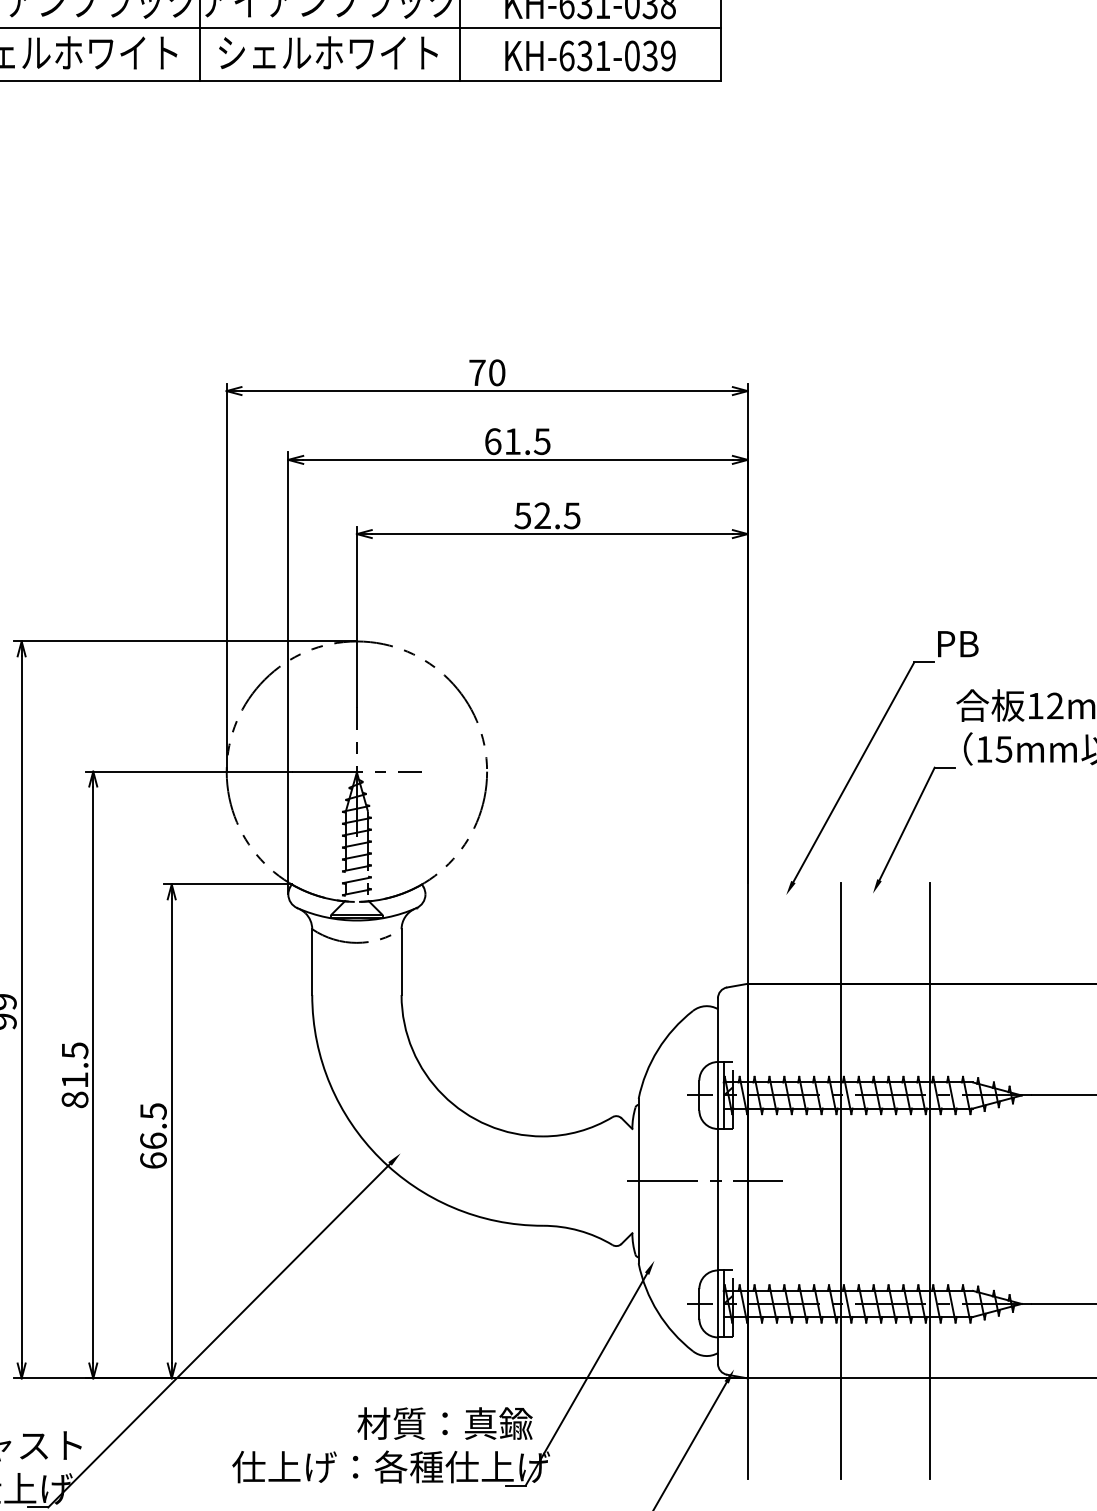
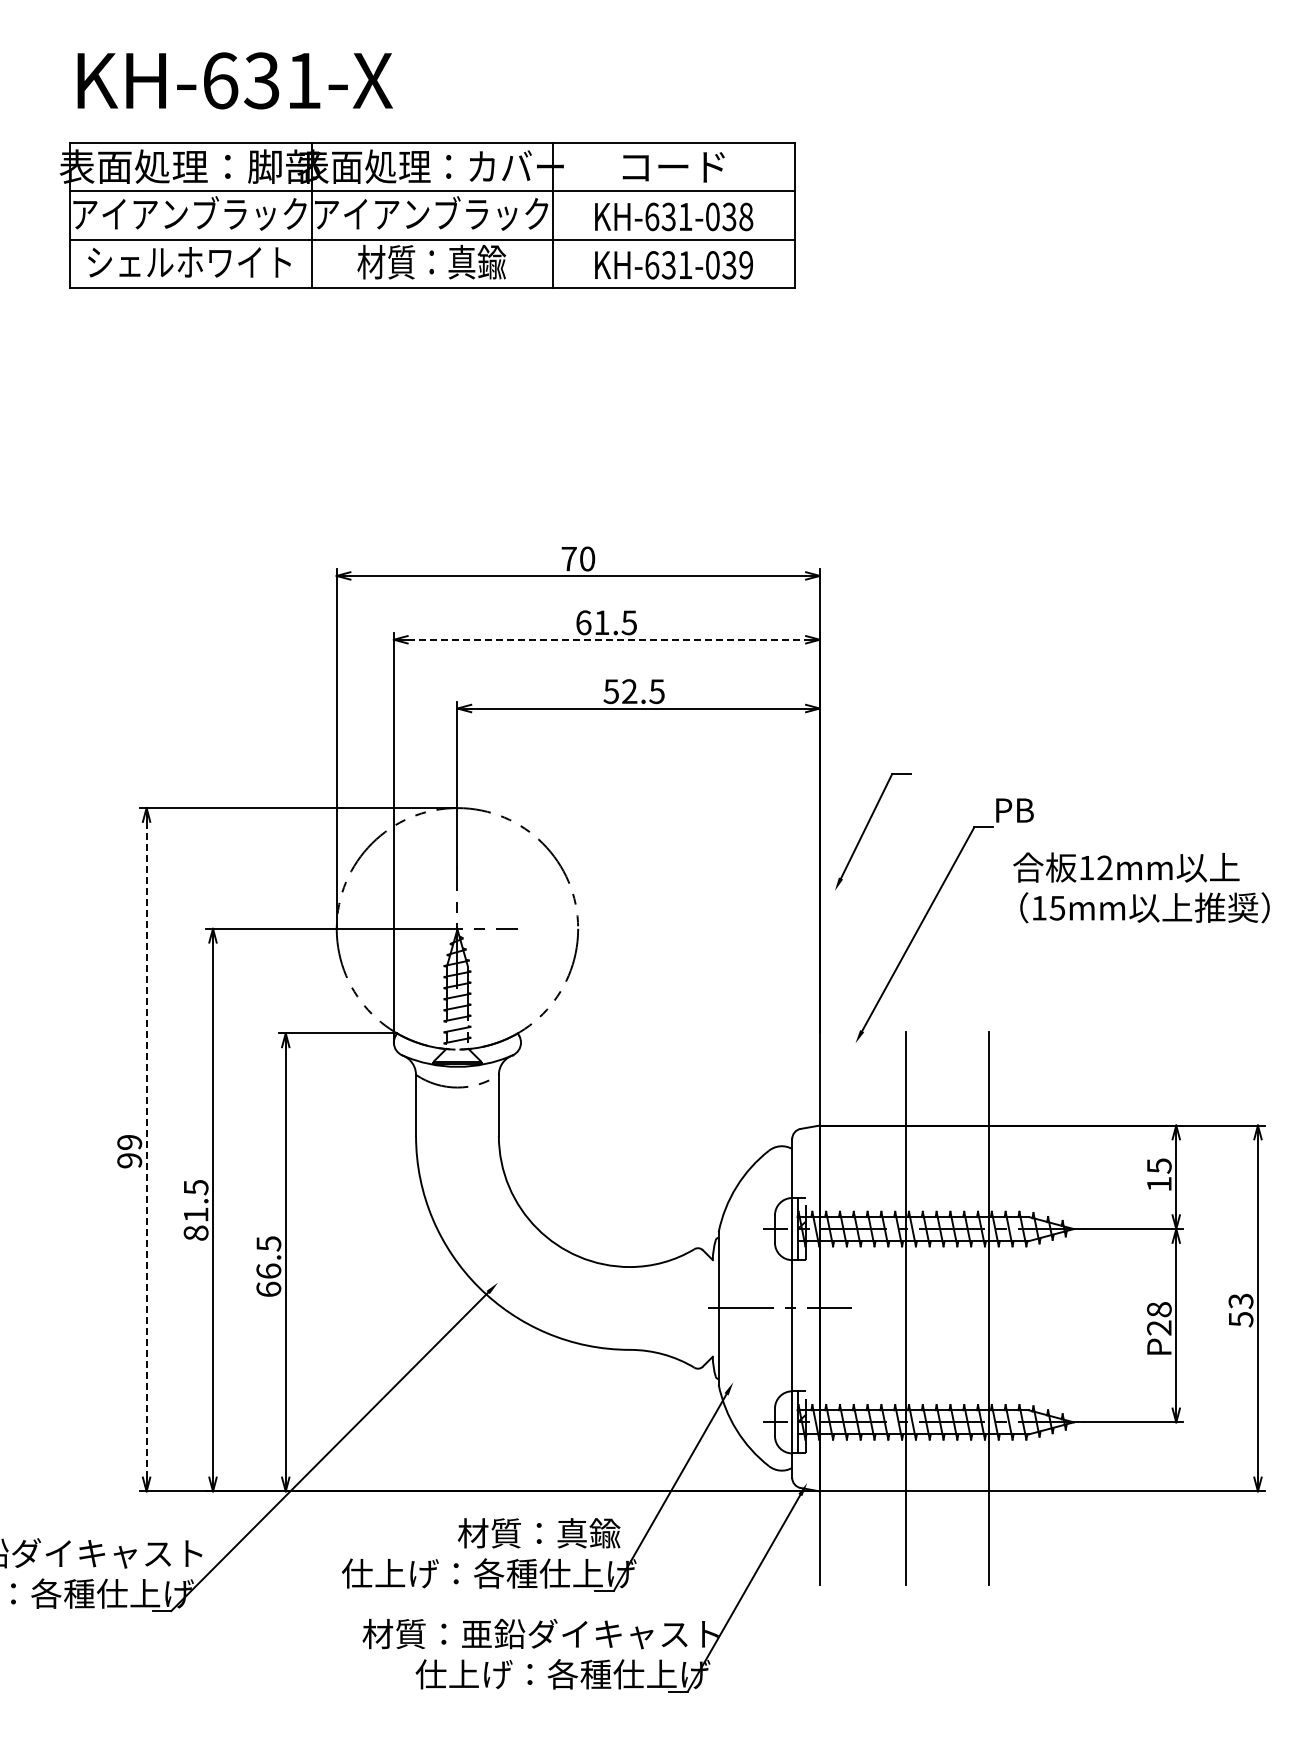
text: (327, 51) -> (430, 261), シェルホワイト -> 材質：真鍮
line: (518, 459) -> (607, 639), solid -> dashed
part: (908, 825) -> (867, 827), moved
line: (21, 1009) -> (146, 1149), solid -> dashed

